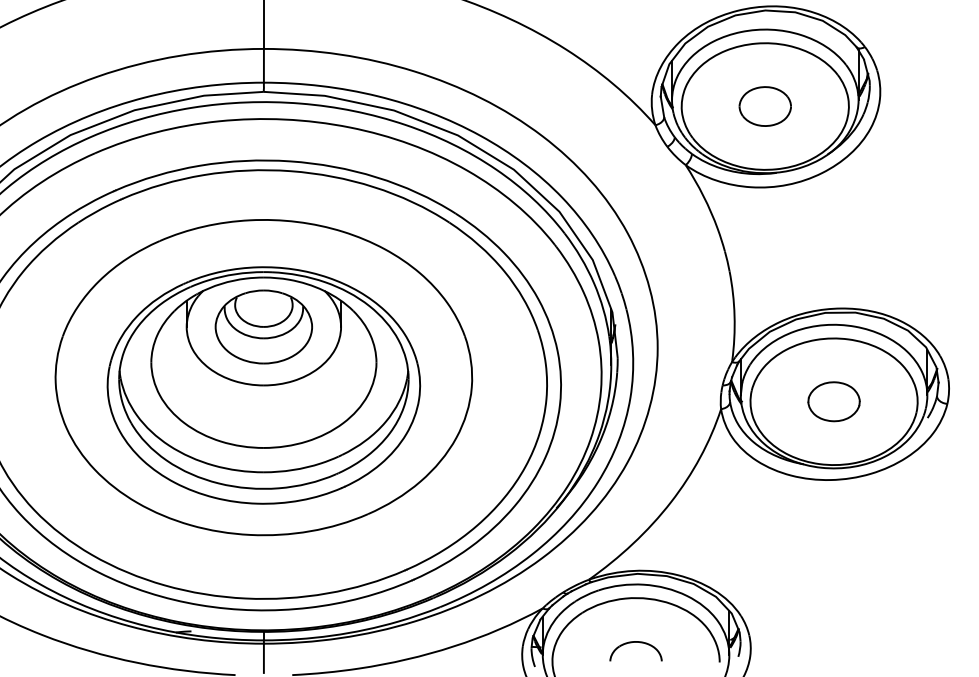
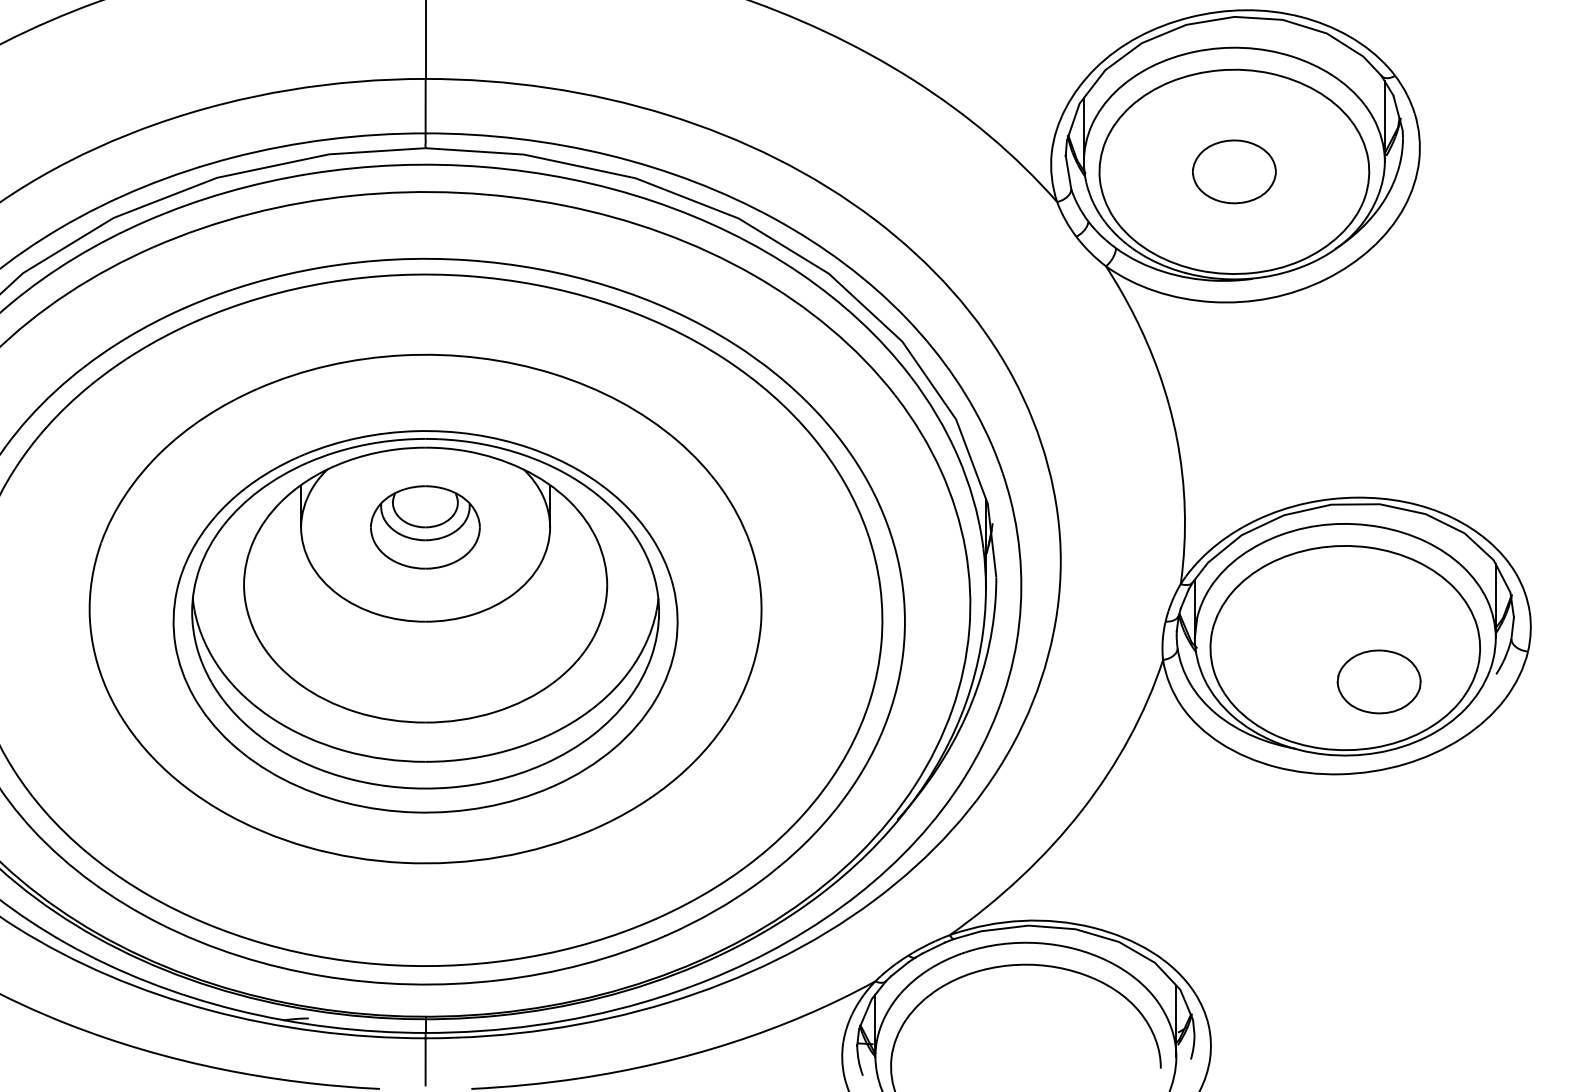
part: (263, 326) -> (424, 526), size x0.7
part: (833, 401) -> (1378, 681), moved
part: (631, 643) -> (1018, 1037), removed

